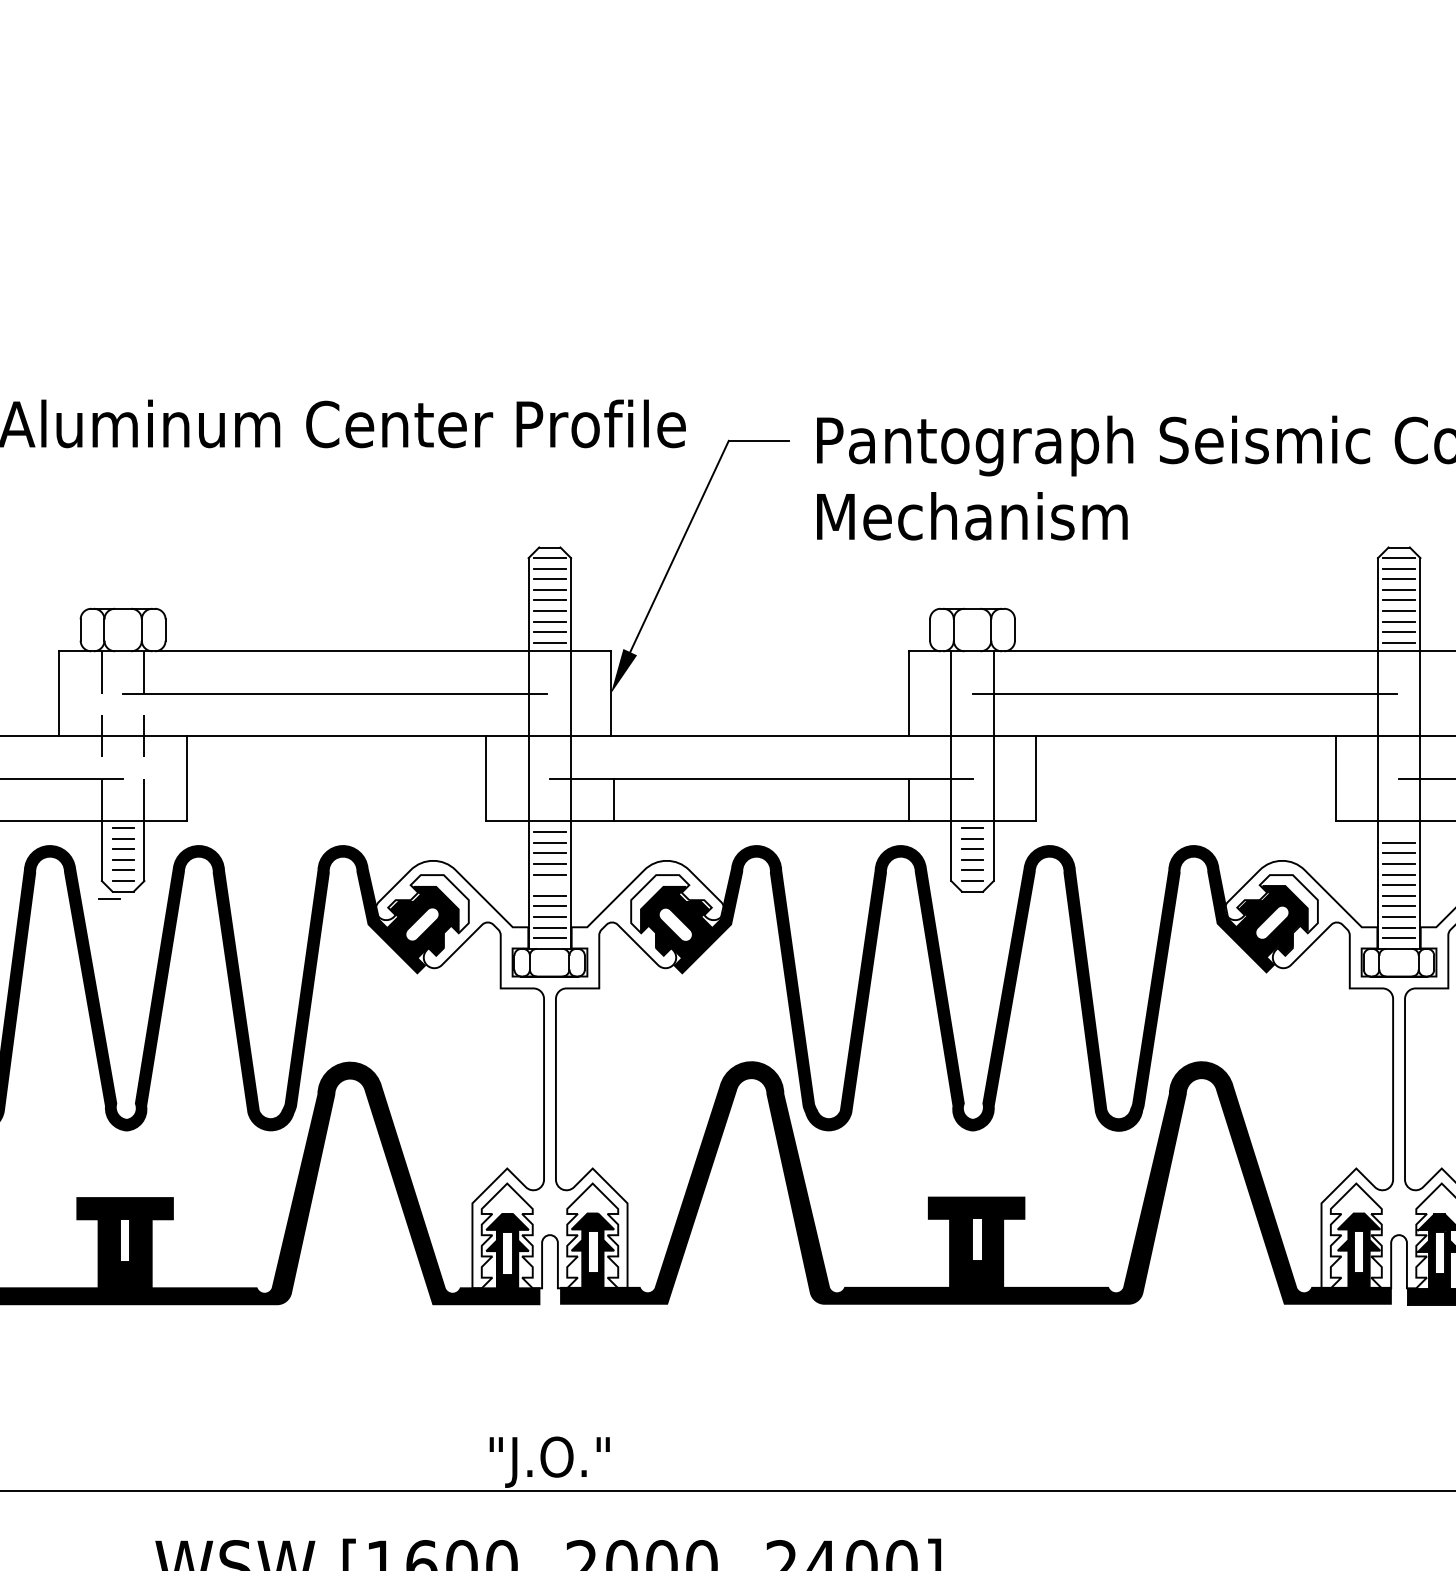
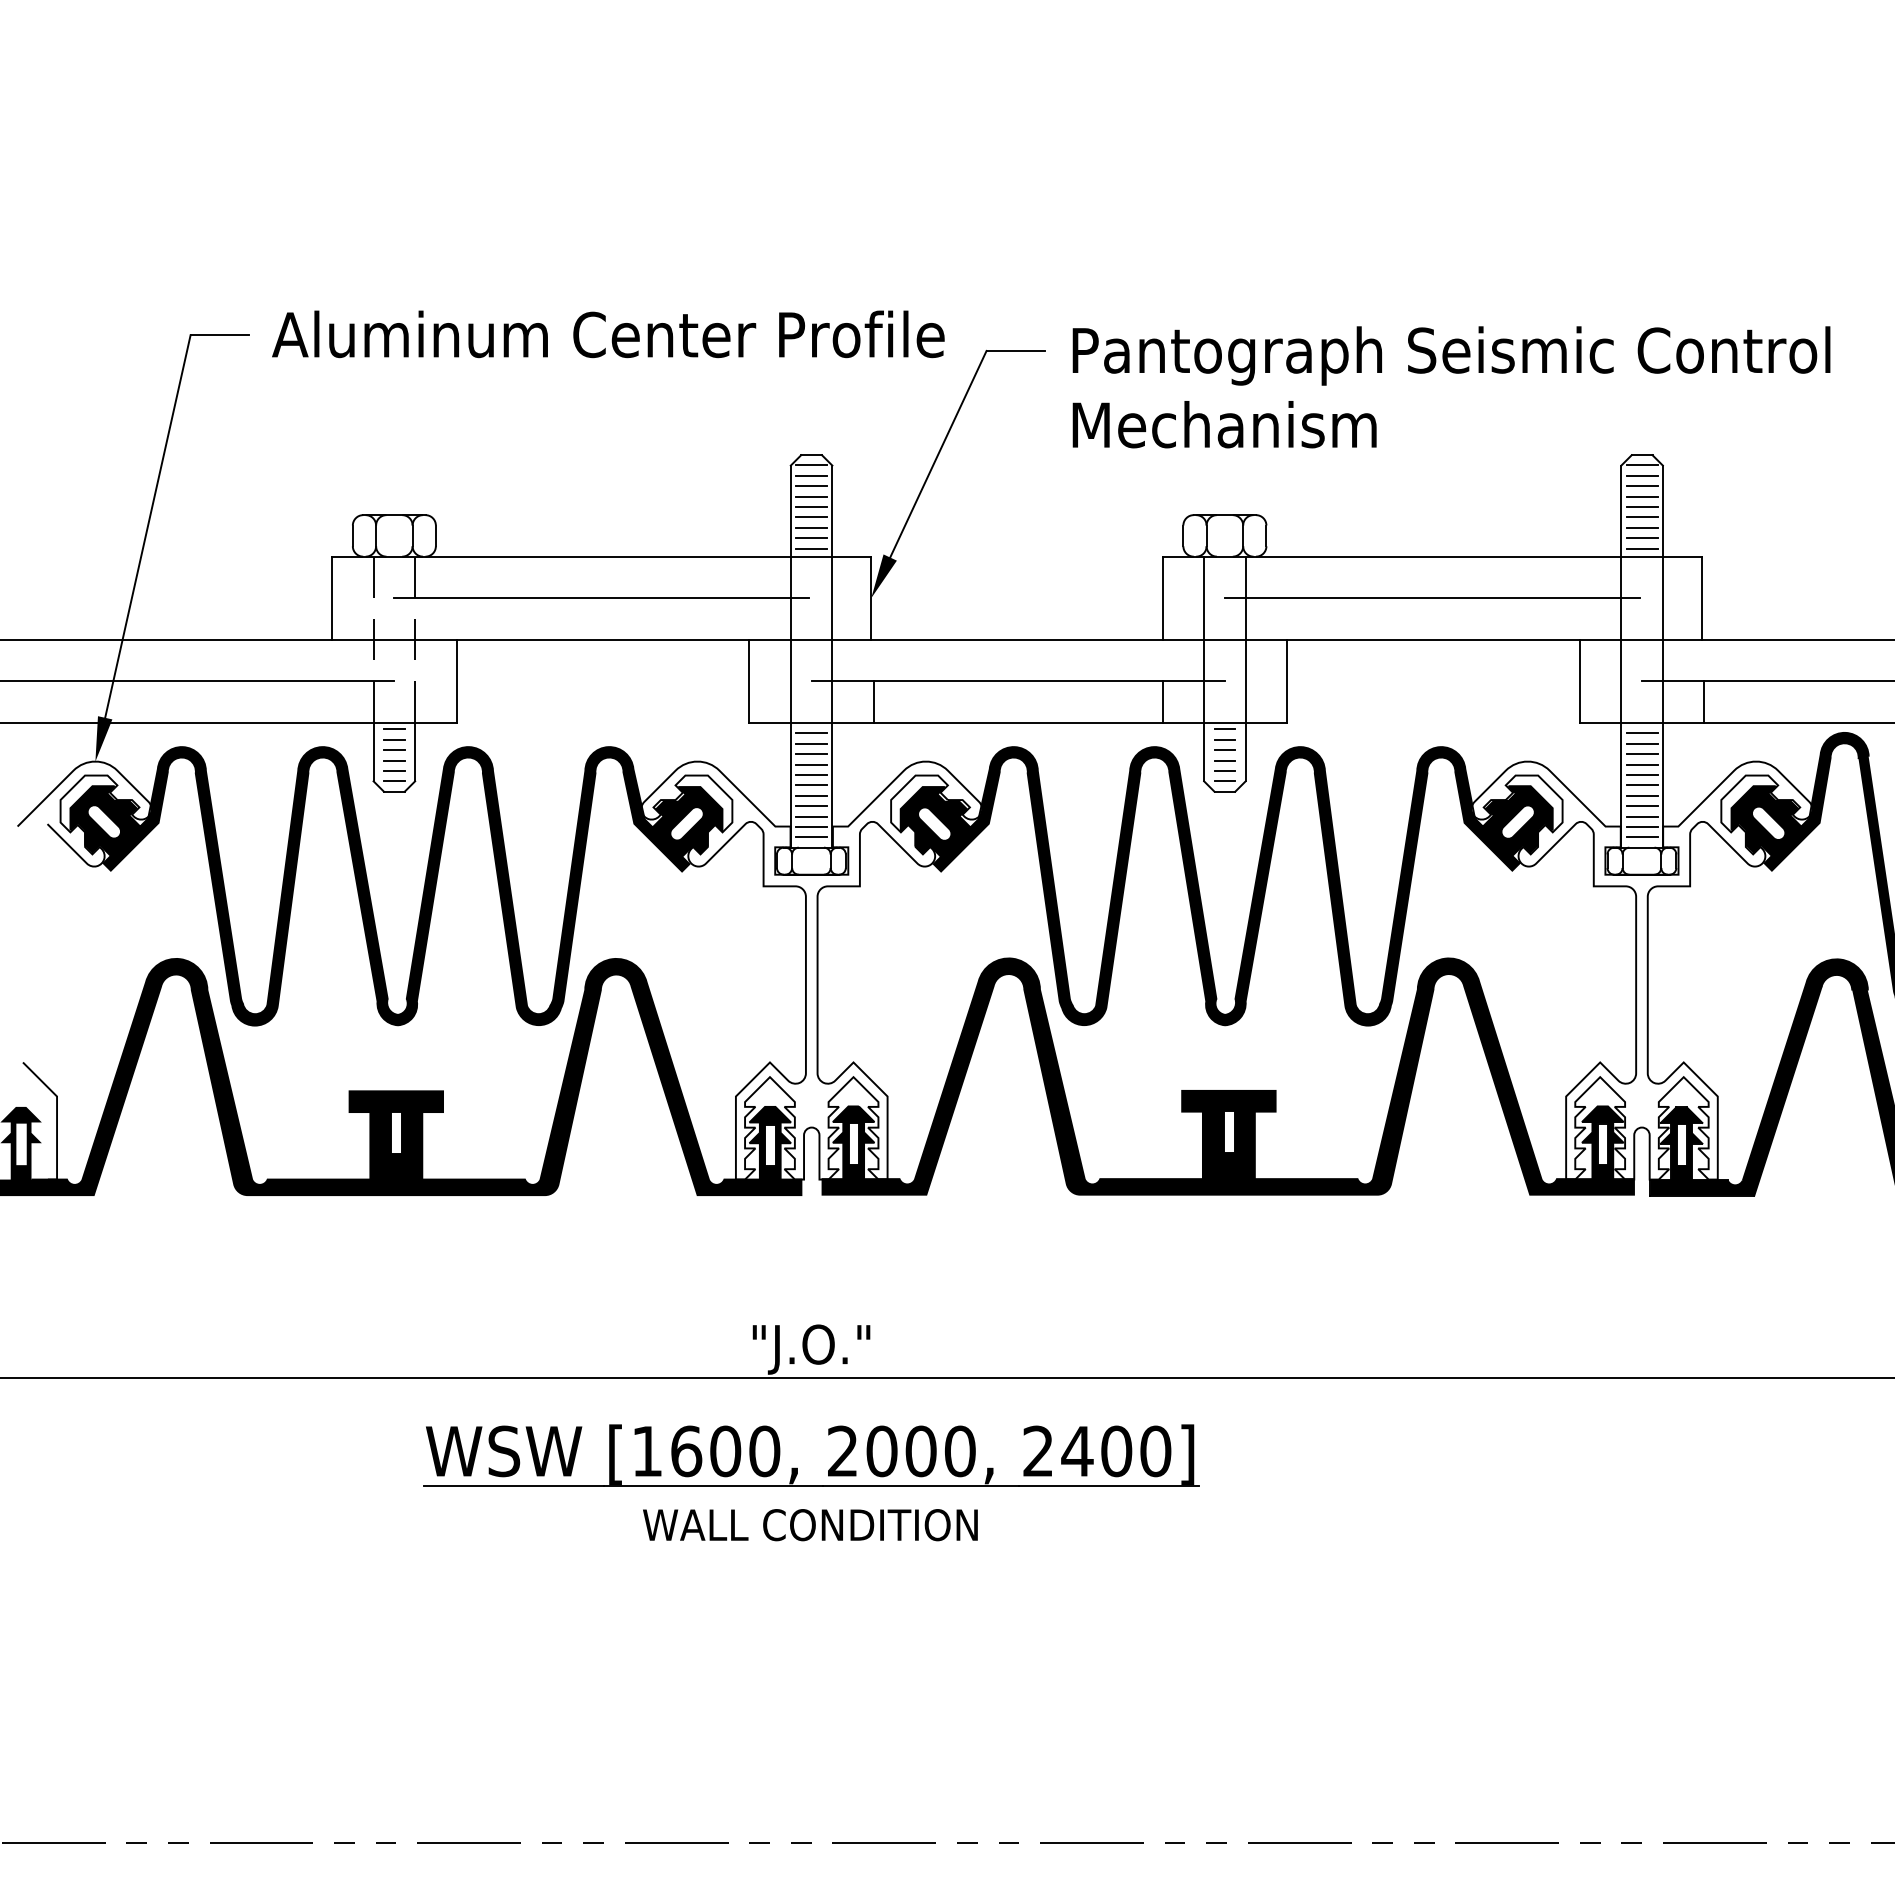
line: (1398, 832) -> (1641, 733), added
line: (549, 885) -> (811, 785), added
line: (109, 898) -> (381, 798), removed

